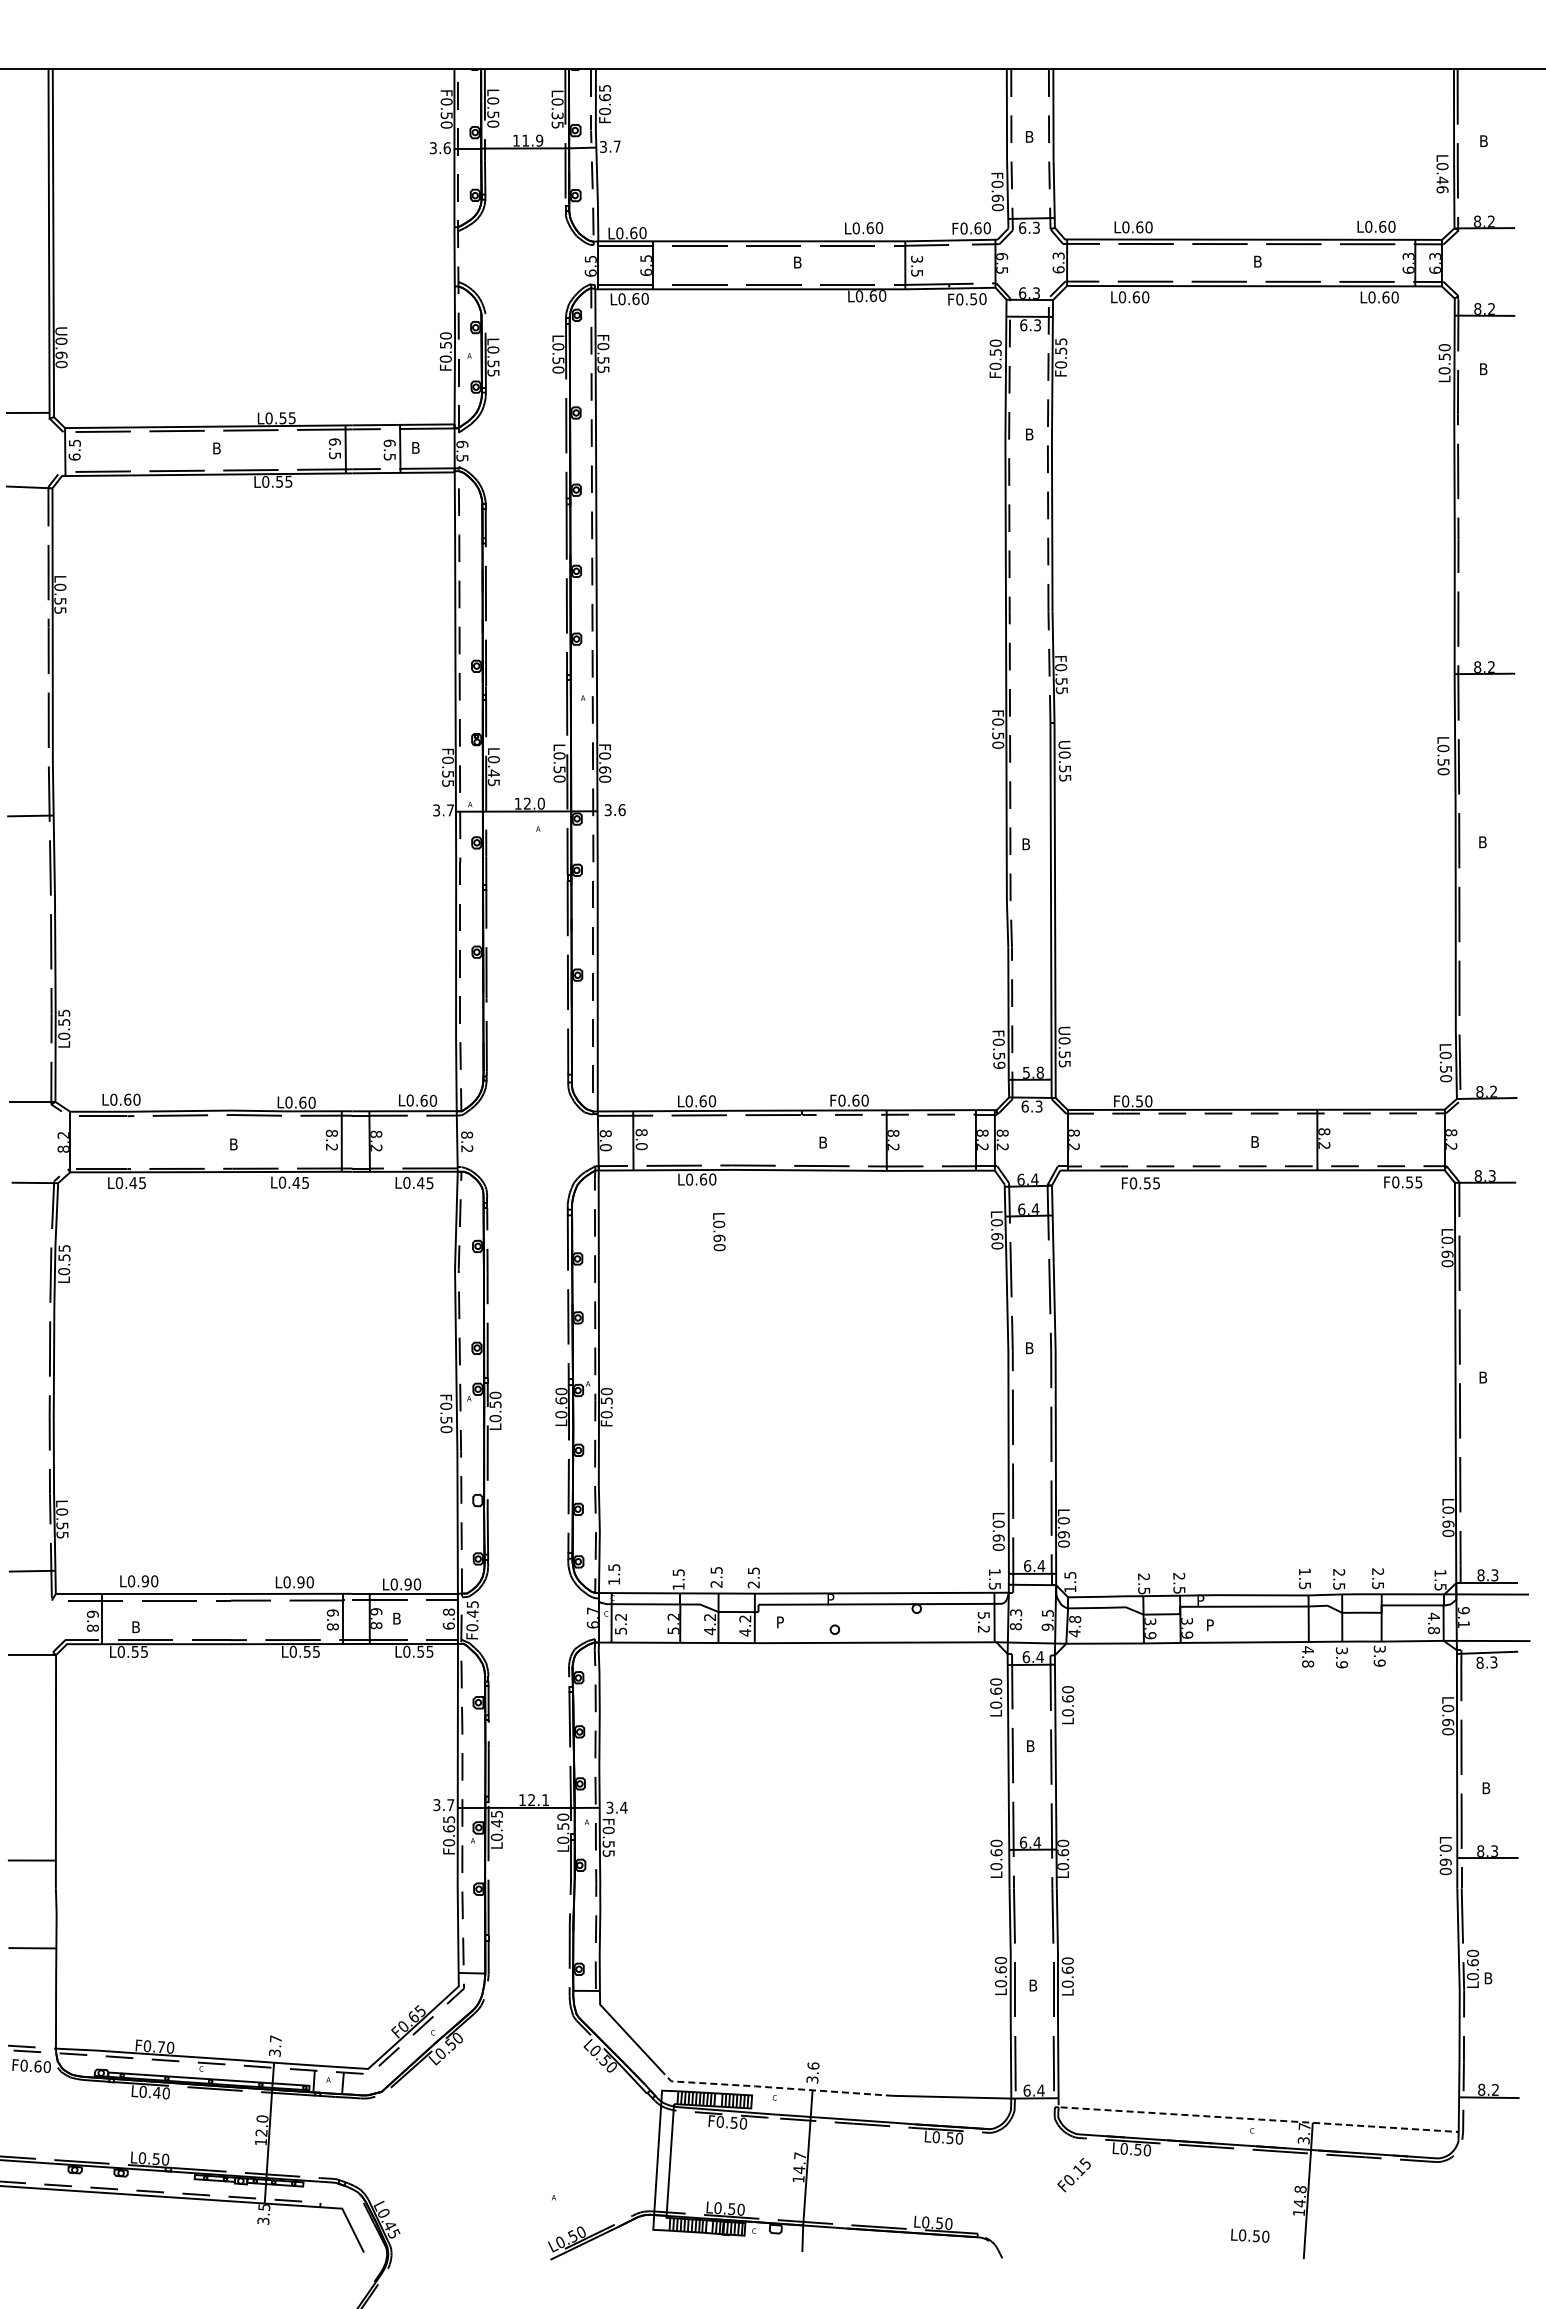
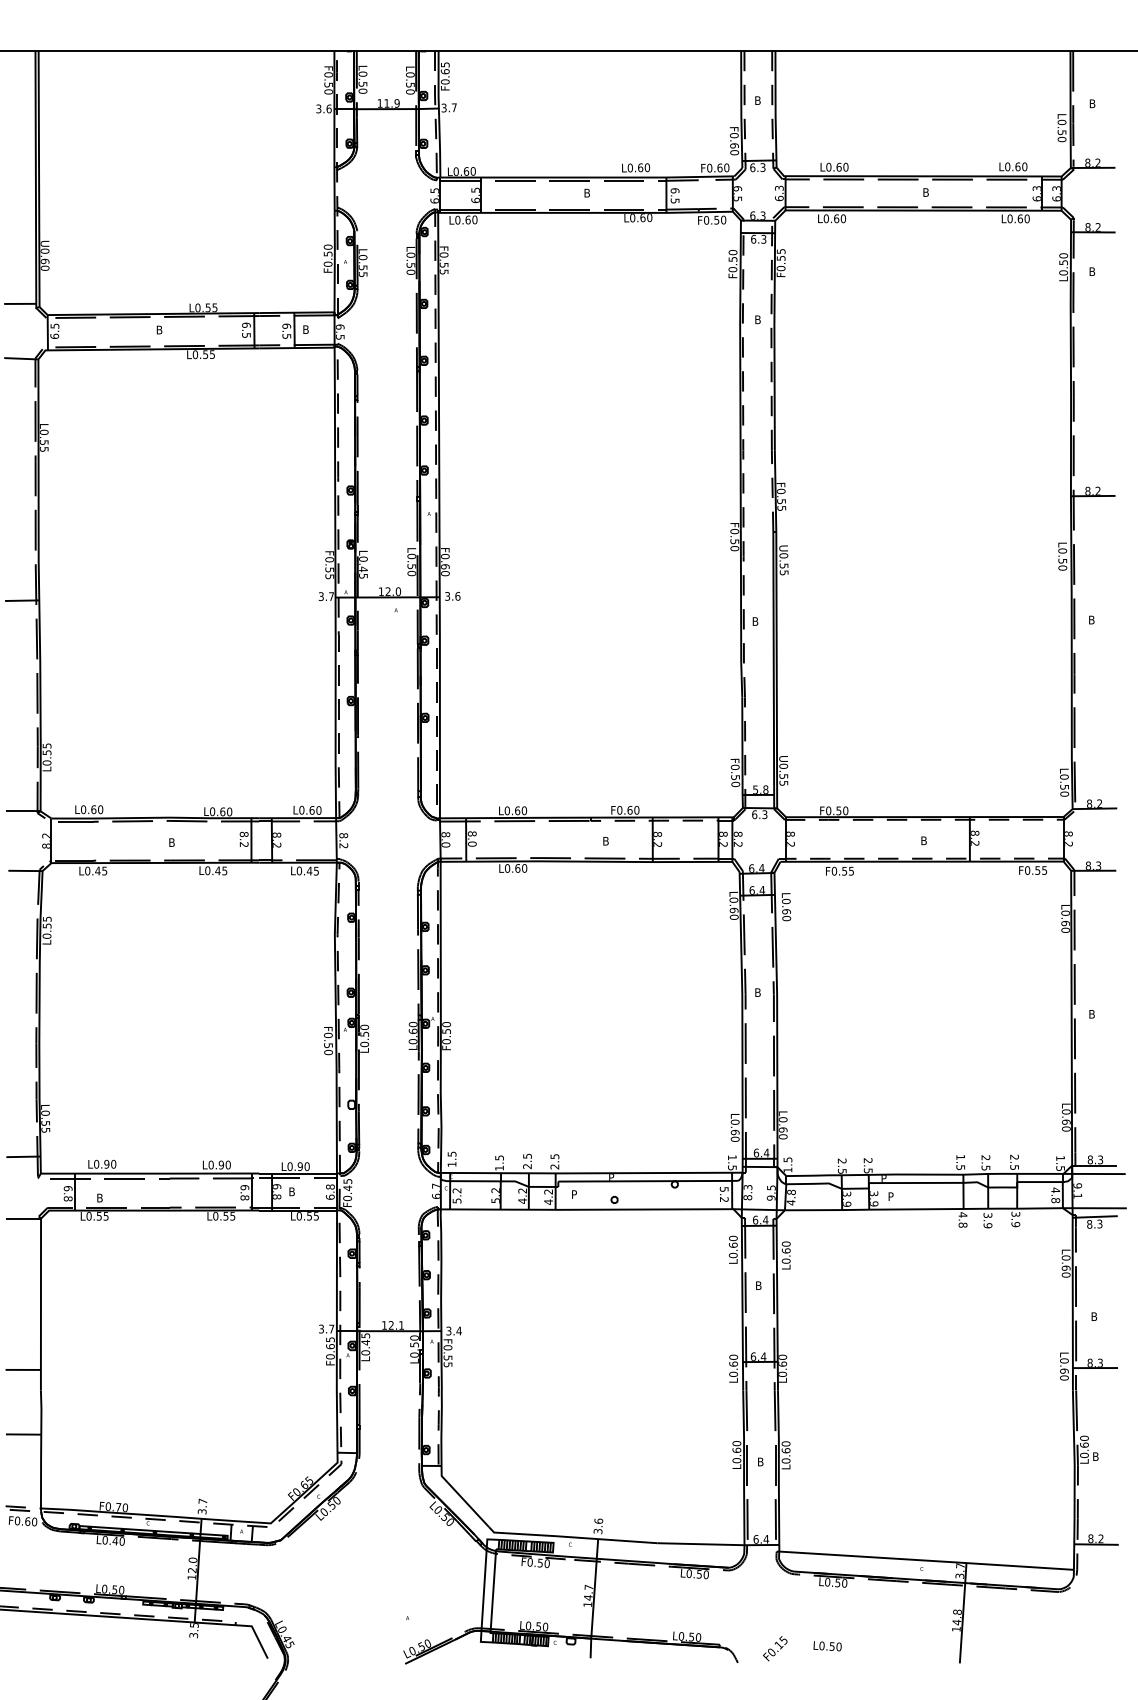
text: (557, 120) -> (410, 88), L0.35 -> L0.50
text: (1442, 184) -> (1062, 135), L0.46 -> L0.50
text: (917, 258) -> (675, 190), 3.5 -> 6.5
text: (998, 1064) -> (735, 783), F0.59 -> F0.50
text: (719, 1232) -> (786, 907), moved
line: (775, 2087) -> (570, 1537), dashed -> solid
line: (1253, 2119) -> (922, 1560), dashed -> solid
text: (1073, 2175) -> (774, 1648), moved
text: (1250, 2235) -> (827, 1646), moved

